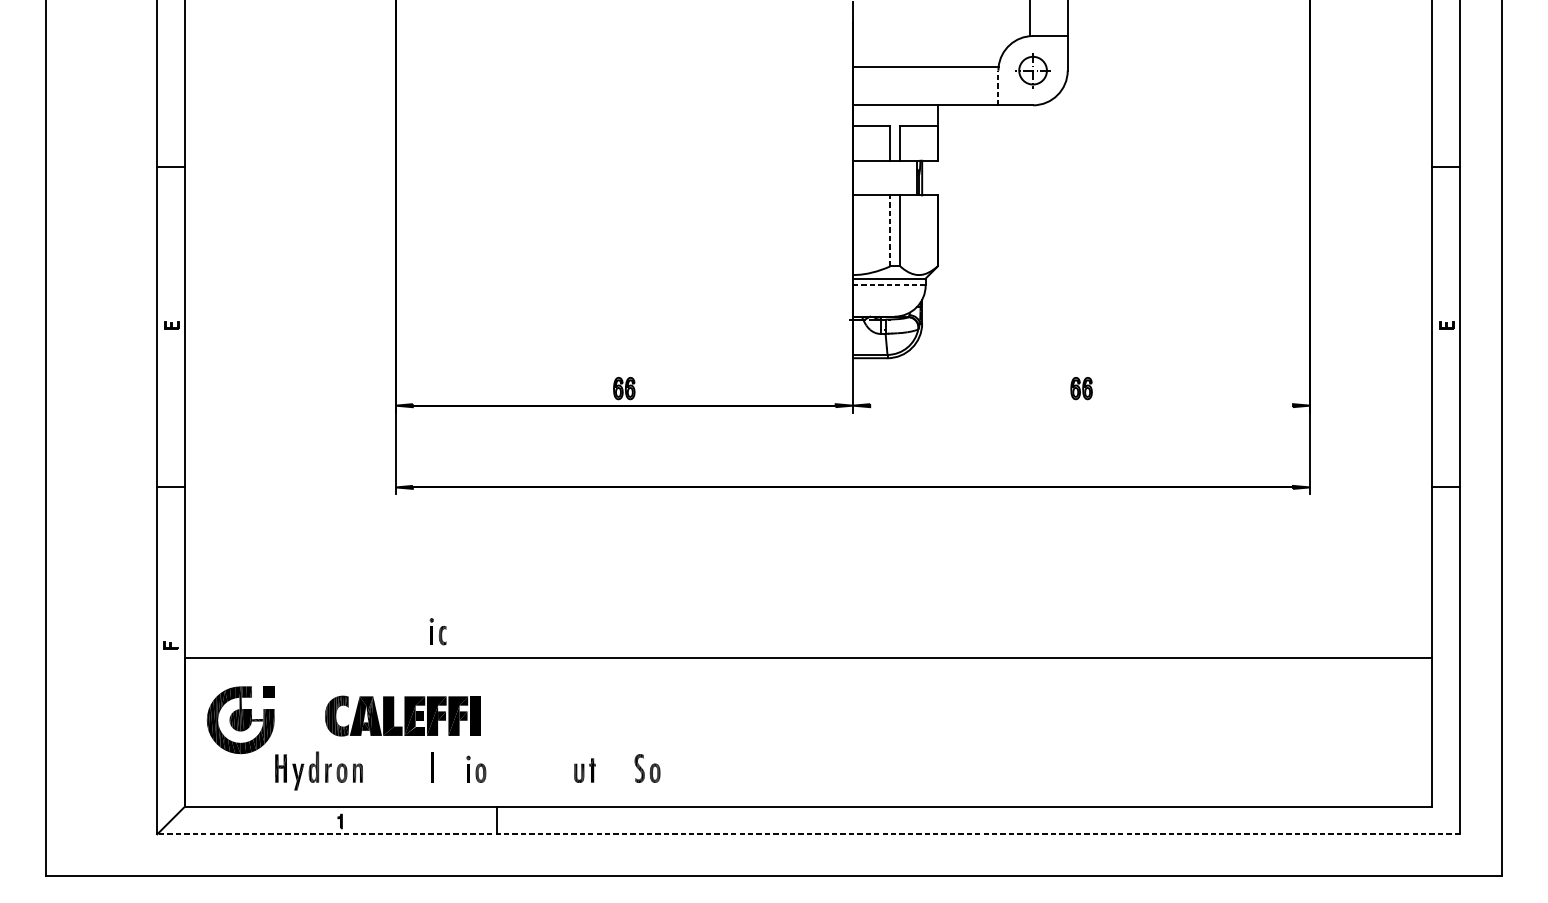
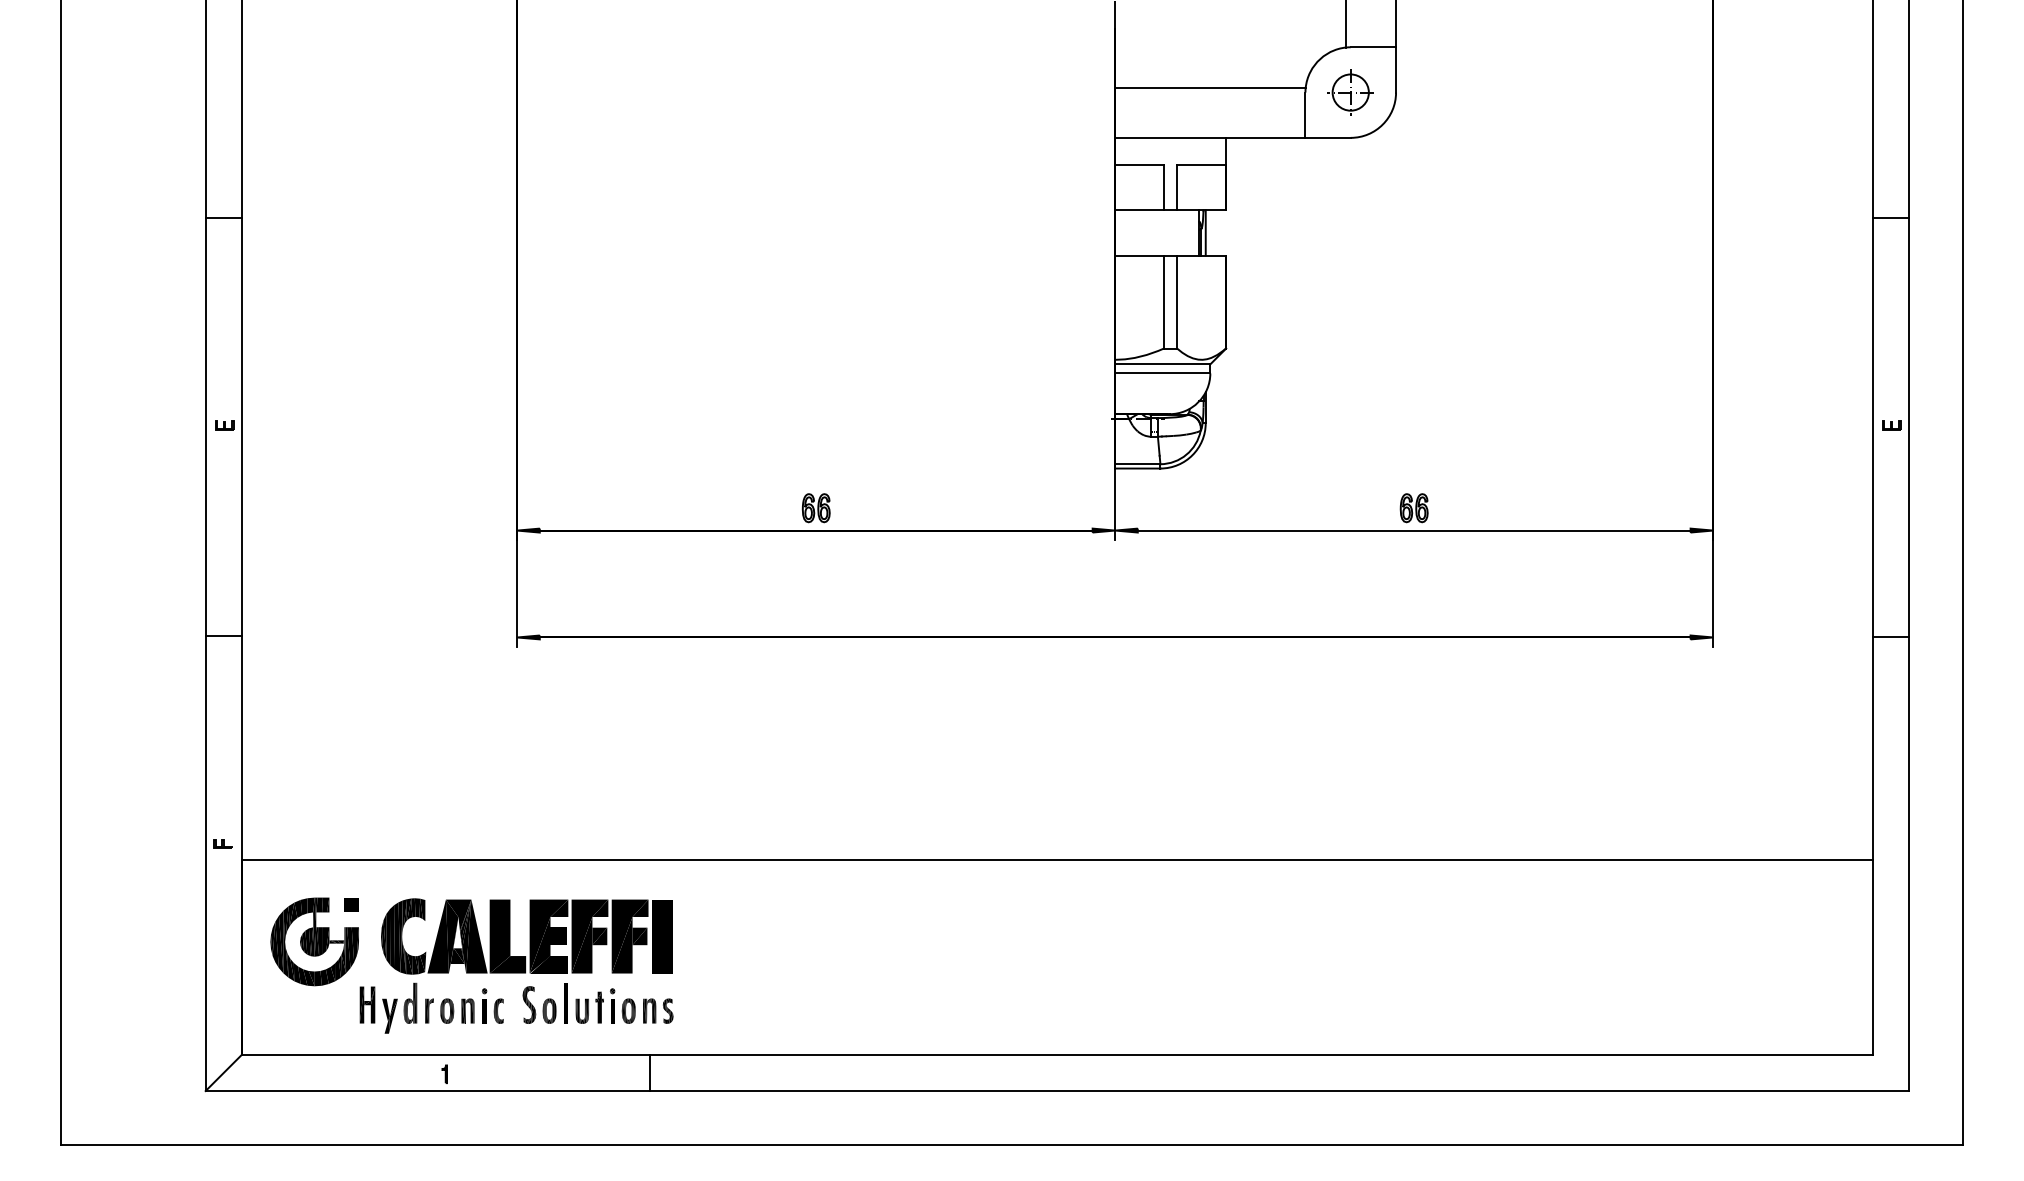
line: (998, 88) -> (1305, 115), dashed -> solid
line: (890, 230) -> (1164, 301), dashed -> solid
line: (889, 285) -> (1162, 373), dashed -> solid
line: (1081, 405) -> (1413, 530), added
part: (437, 631) -> (492, 1005), moved
part: (402, 716) -> (526, 936), size x1.43
part: (647, 768) -> (539, 1004), moved
part: (584, 770) -> (589, 1007), moved
part: (503, 772) -> (658, 1010), added
line: (808, 834) -> (1057, 1091), dashed -> solid

